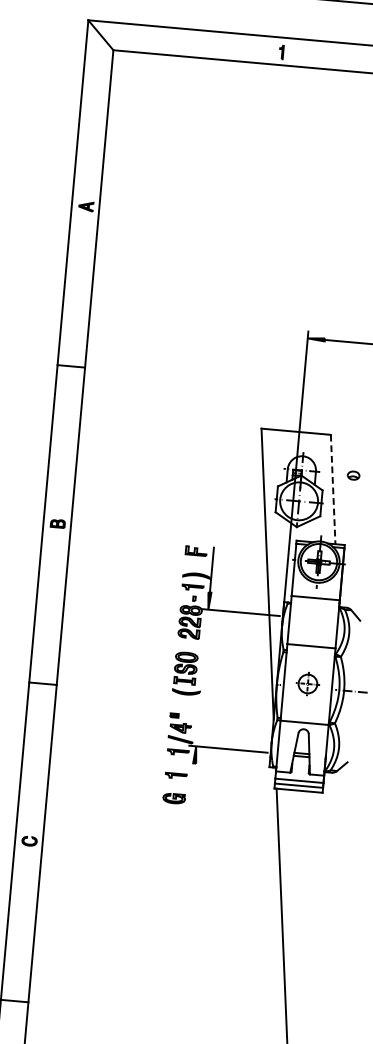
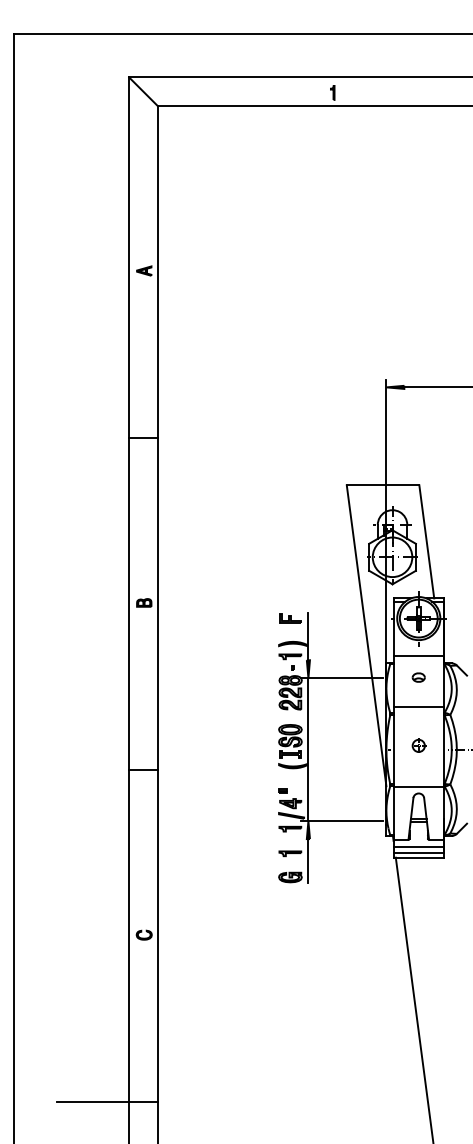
part: (353, 475) -> (418, 677), moved
line: (332, 490) -> (426, 542), dashed -> solid
line: (202, 677) -> (308, 749), added
part: (307, 683) -> (418, 745), size x0.62
line: (192, 784) -> (308, 861), added

